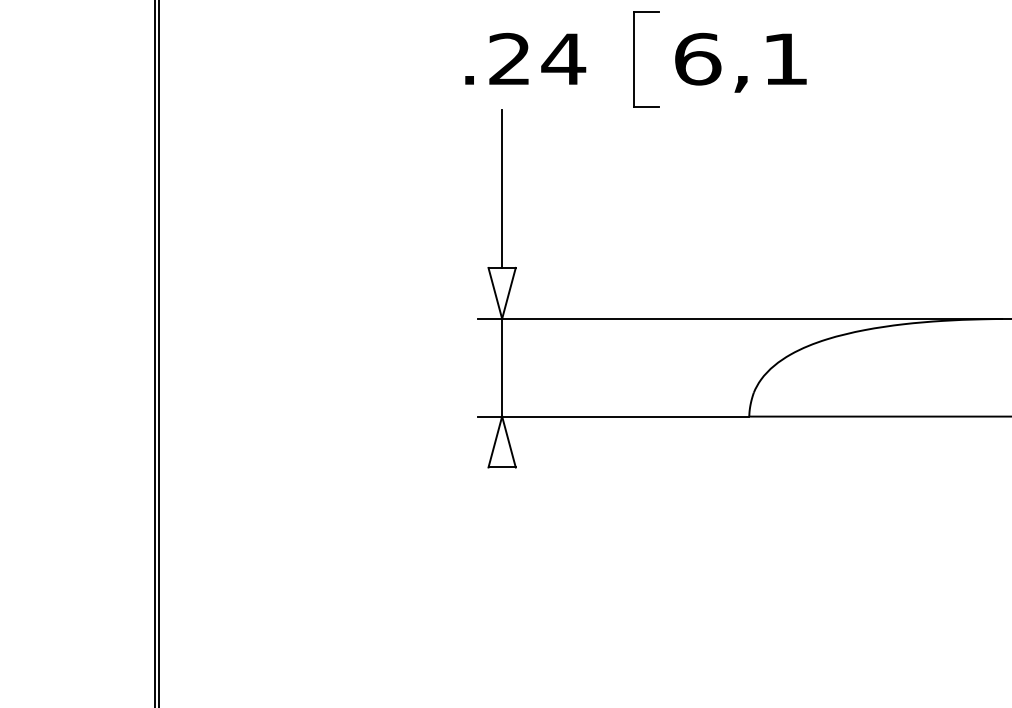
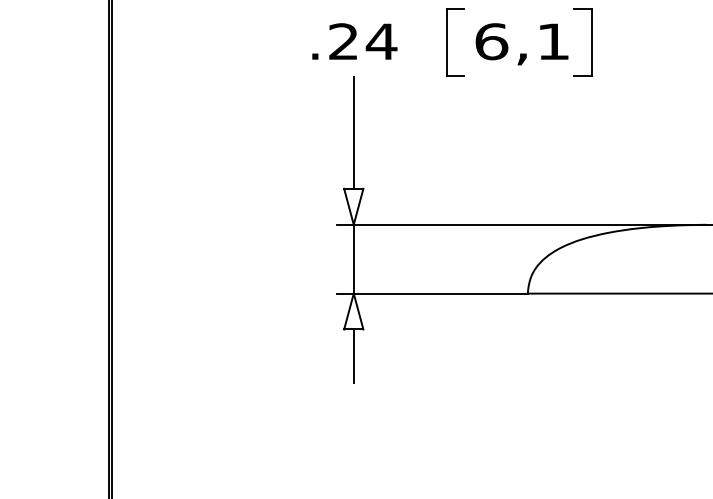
text: (525, 58) -> (354, 41), moved
part: (838, 59) -> (590, 41), added
line: (502, 505) -> (354, 356), added

